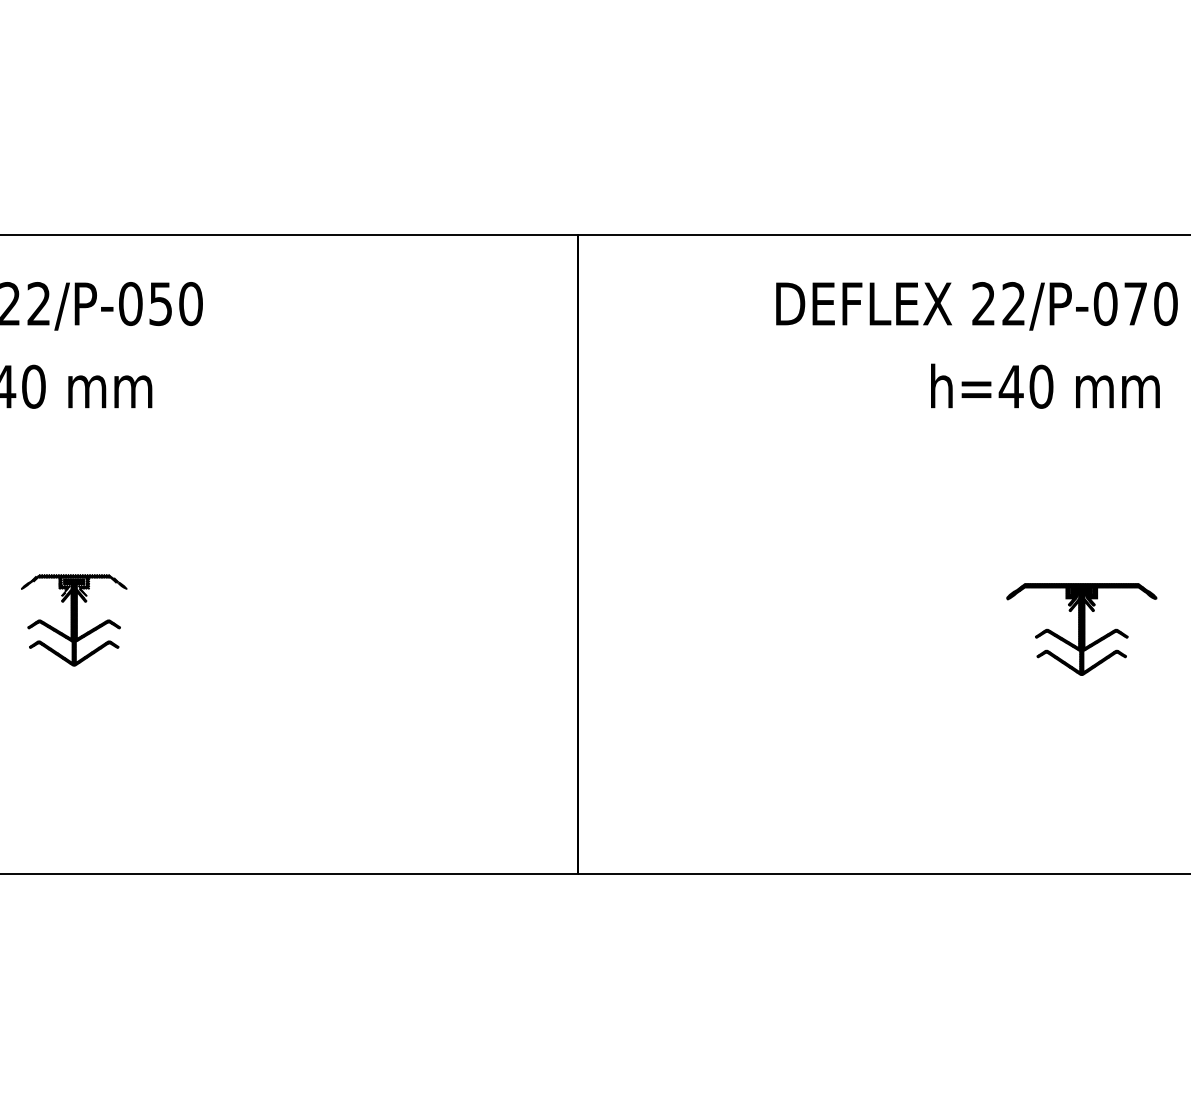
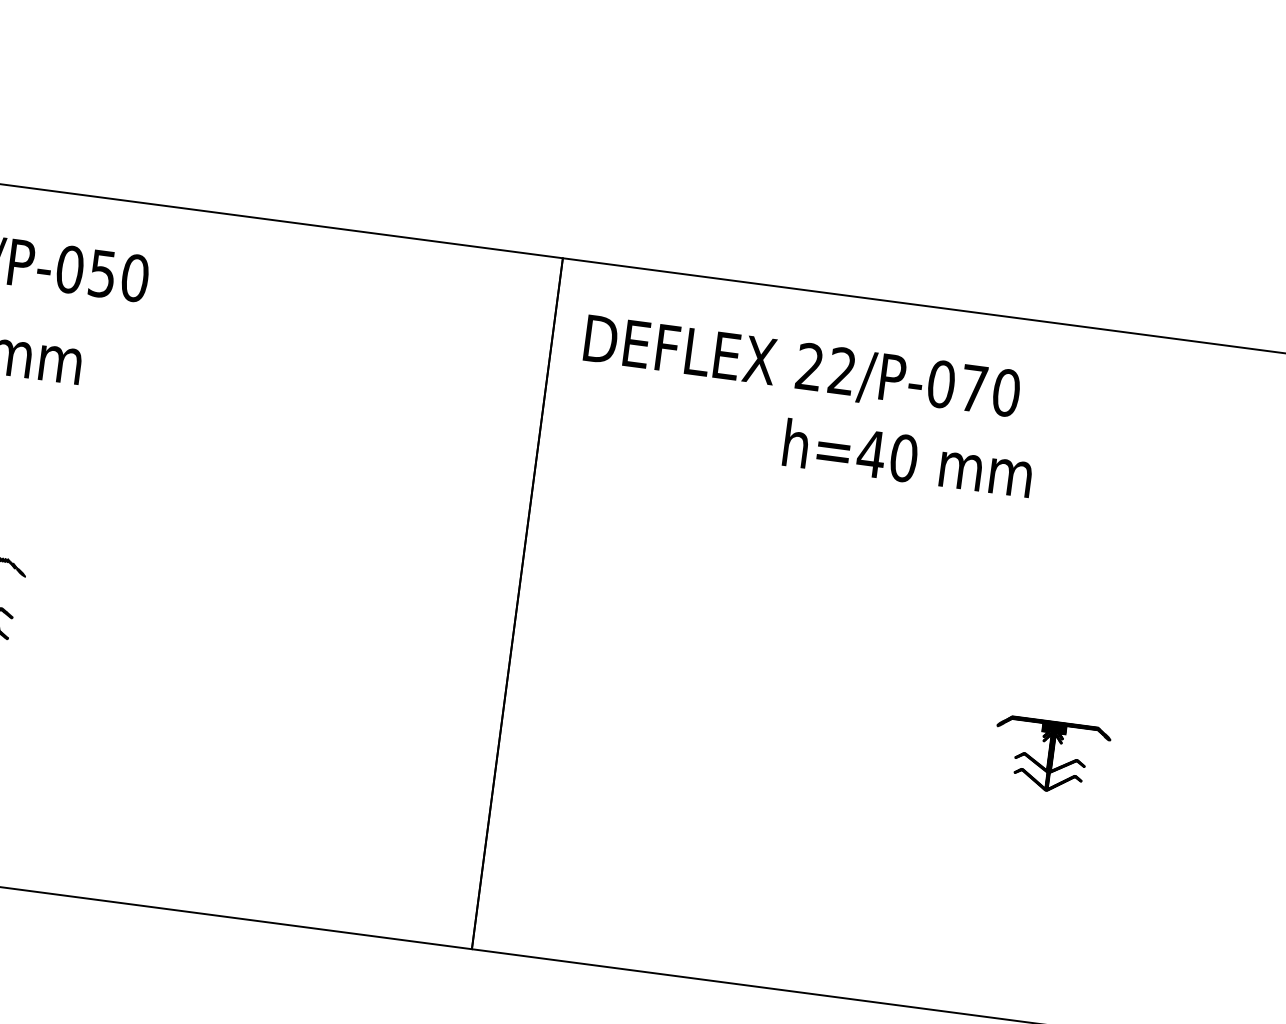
text: (976, 306) -> (801, 368), moved
text: (1045, 385) -> (908, 457), moved
part: (1081, 629) -> (1050, 756), size x0.7

